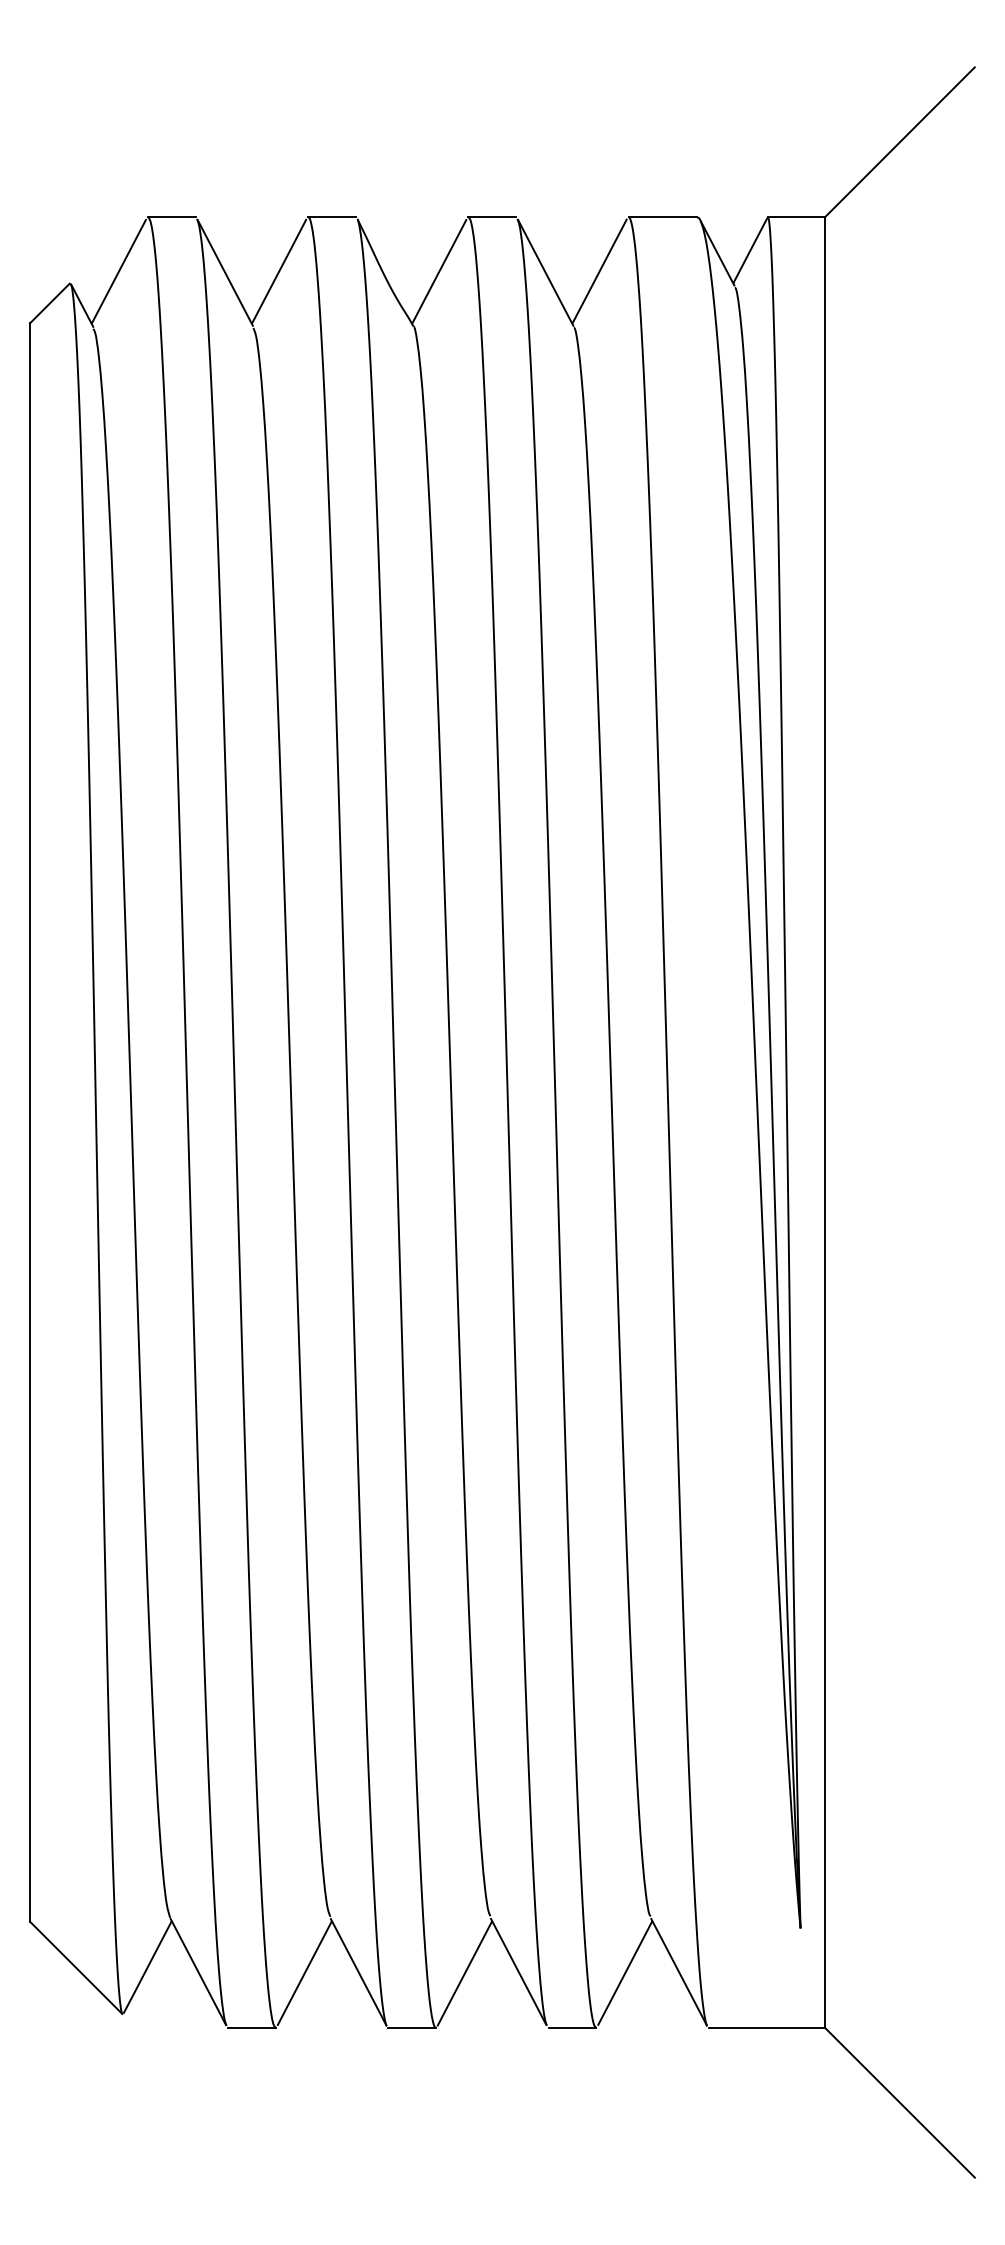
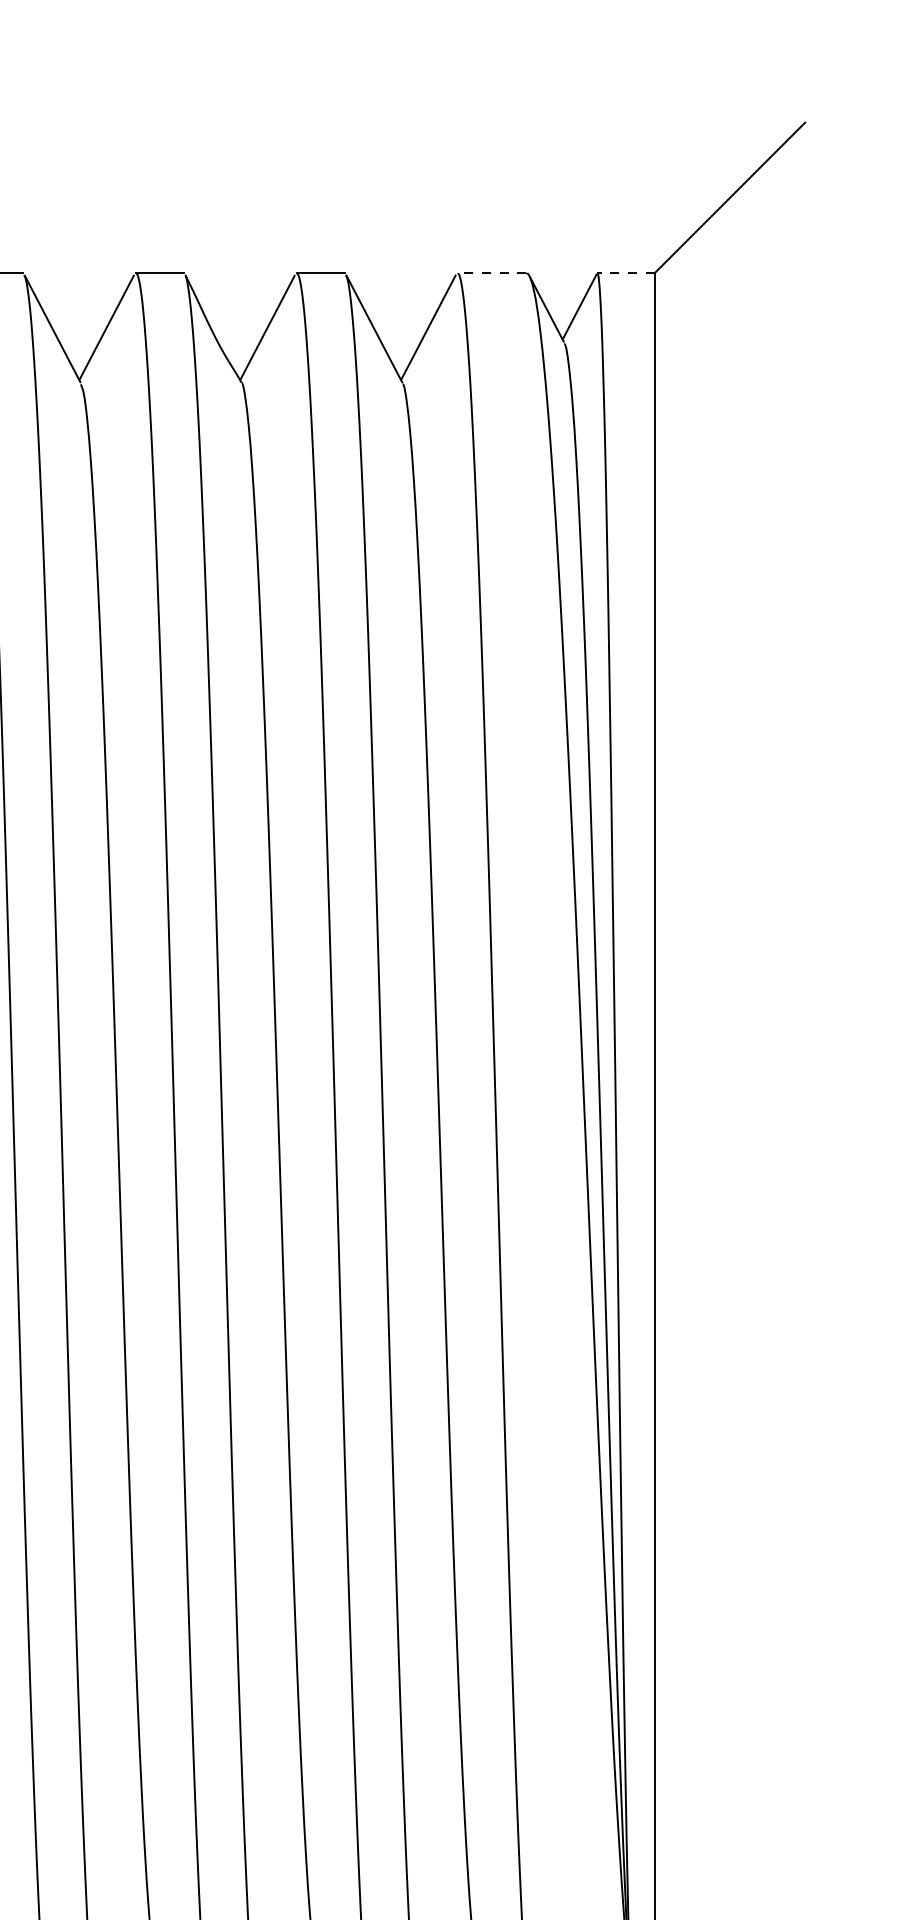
line: (662, 217) -> (491, 273), solid -> dashed
line: (796, 217) -> (626, 273), solid -> dashed

